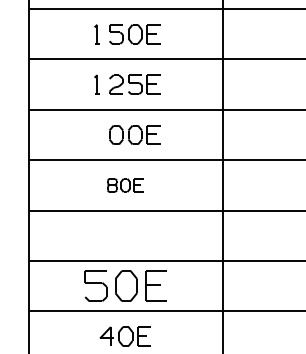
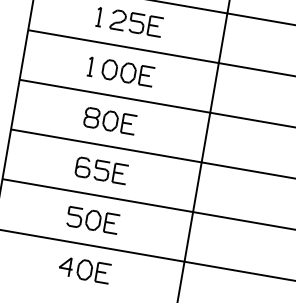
part: (96, 134) -> (90, 65), added
part: (124, 185) -> (109, 120), size x1.43
part: (124, 235) -> (100, 170), added
part: (124, 286) -> (92, 220), size x0.62

